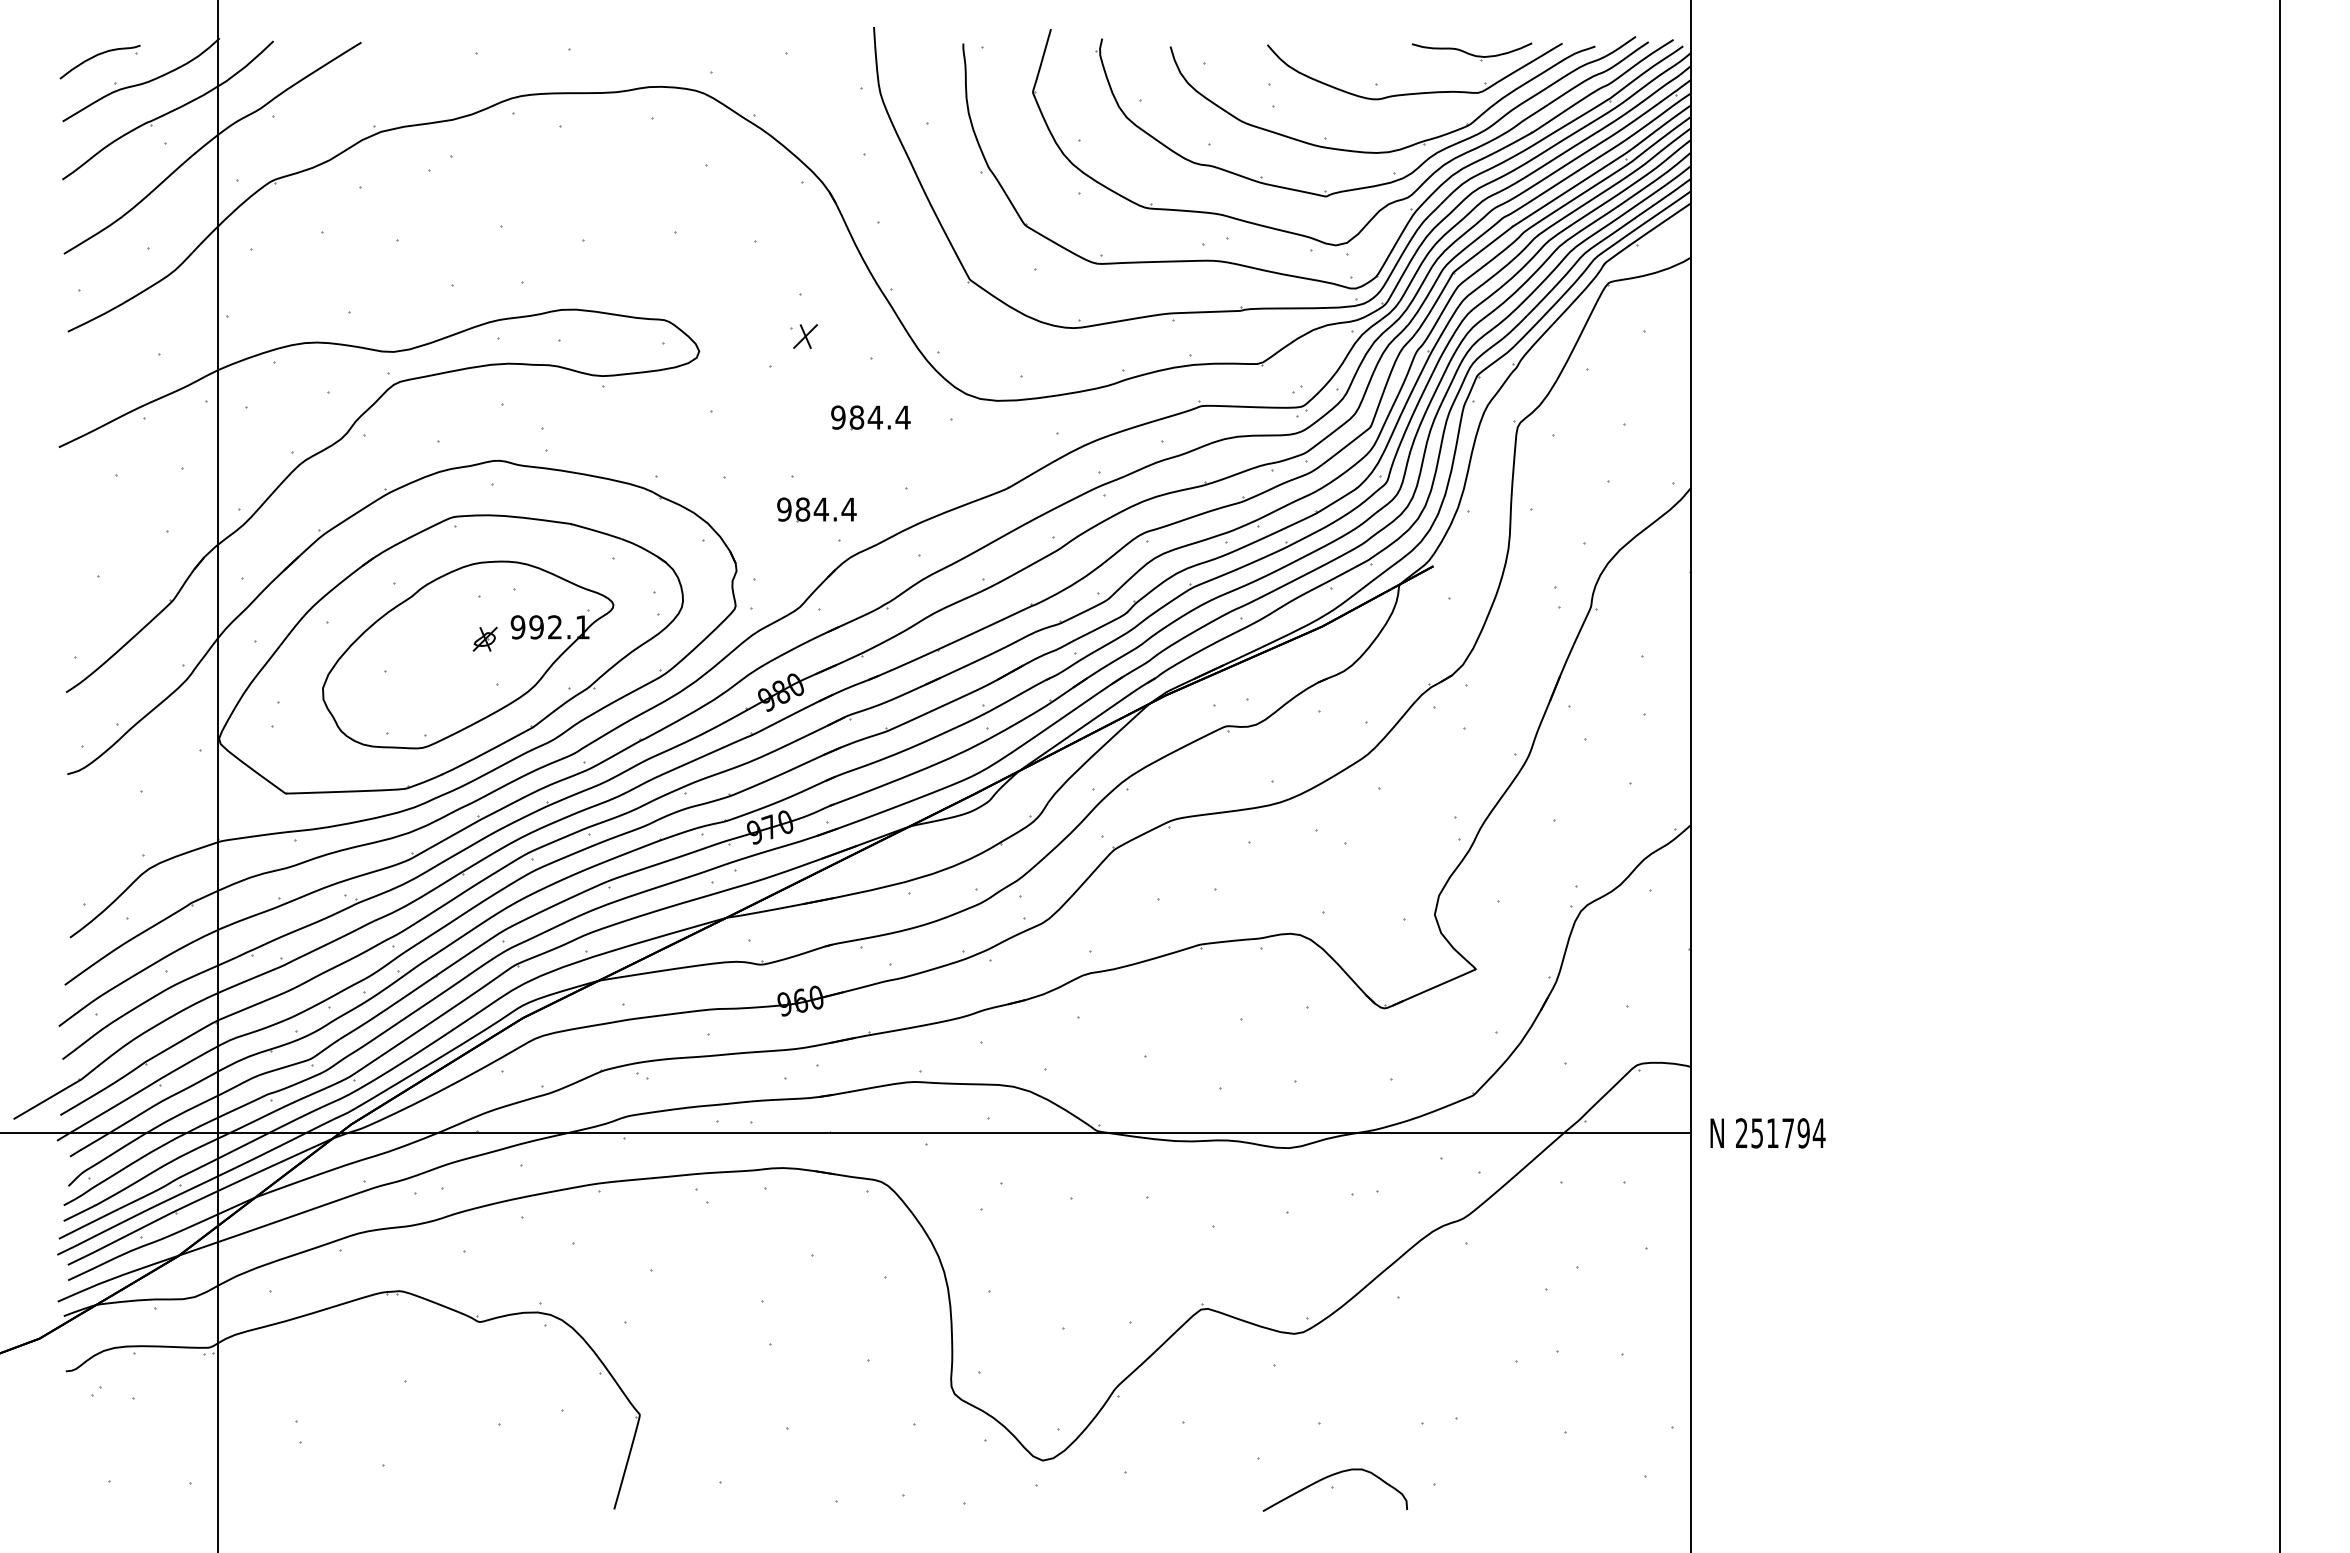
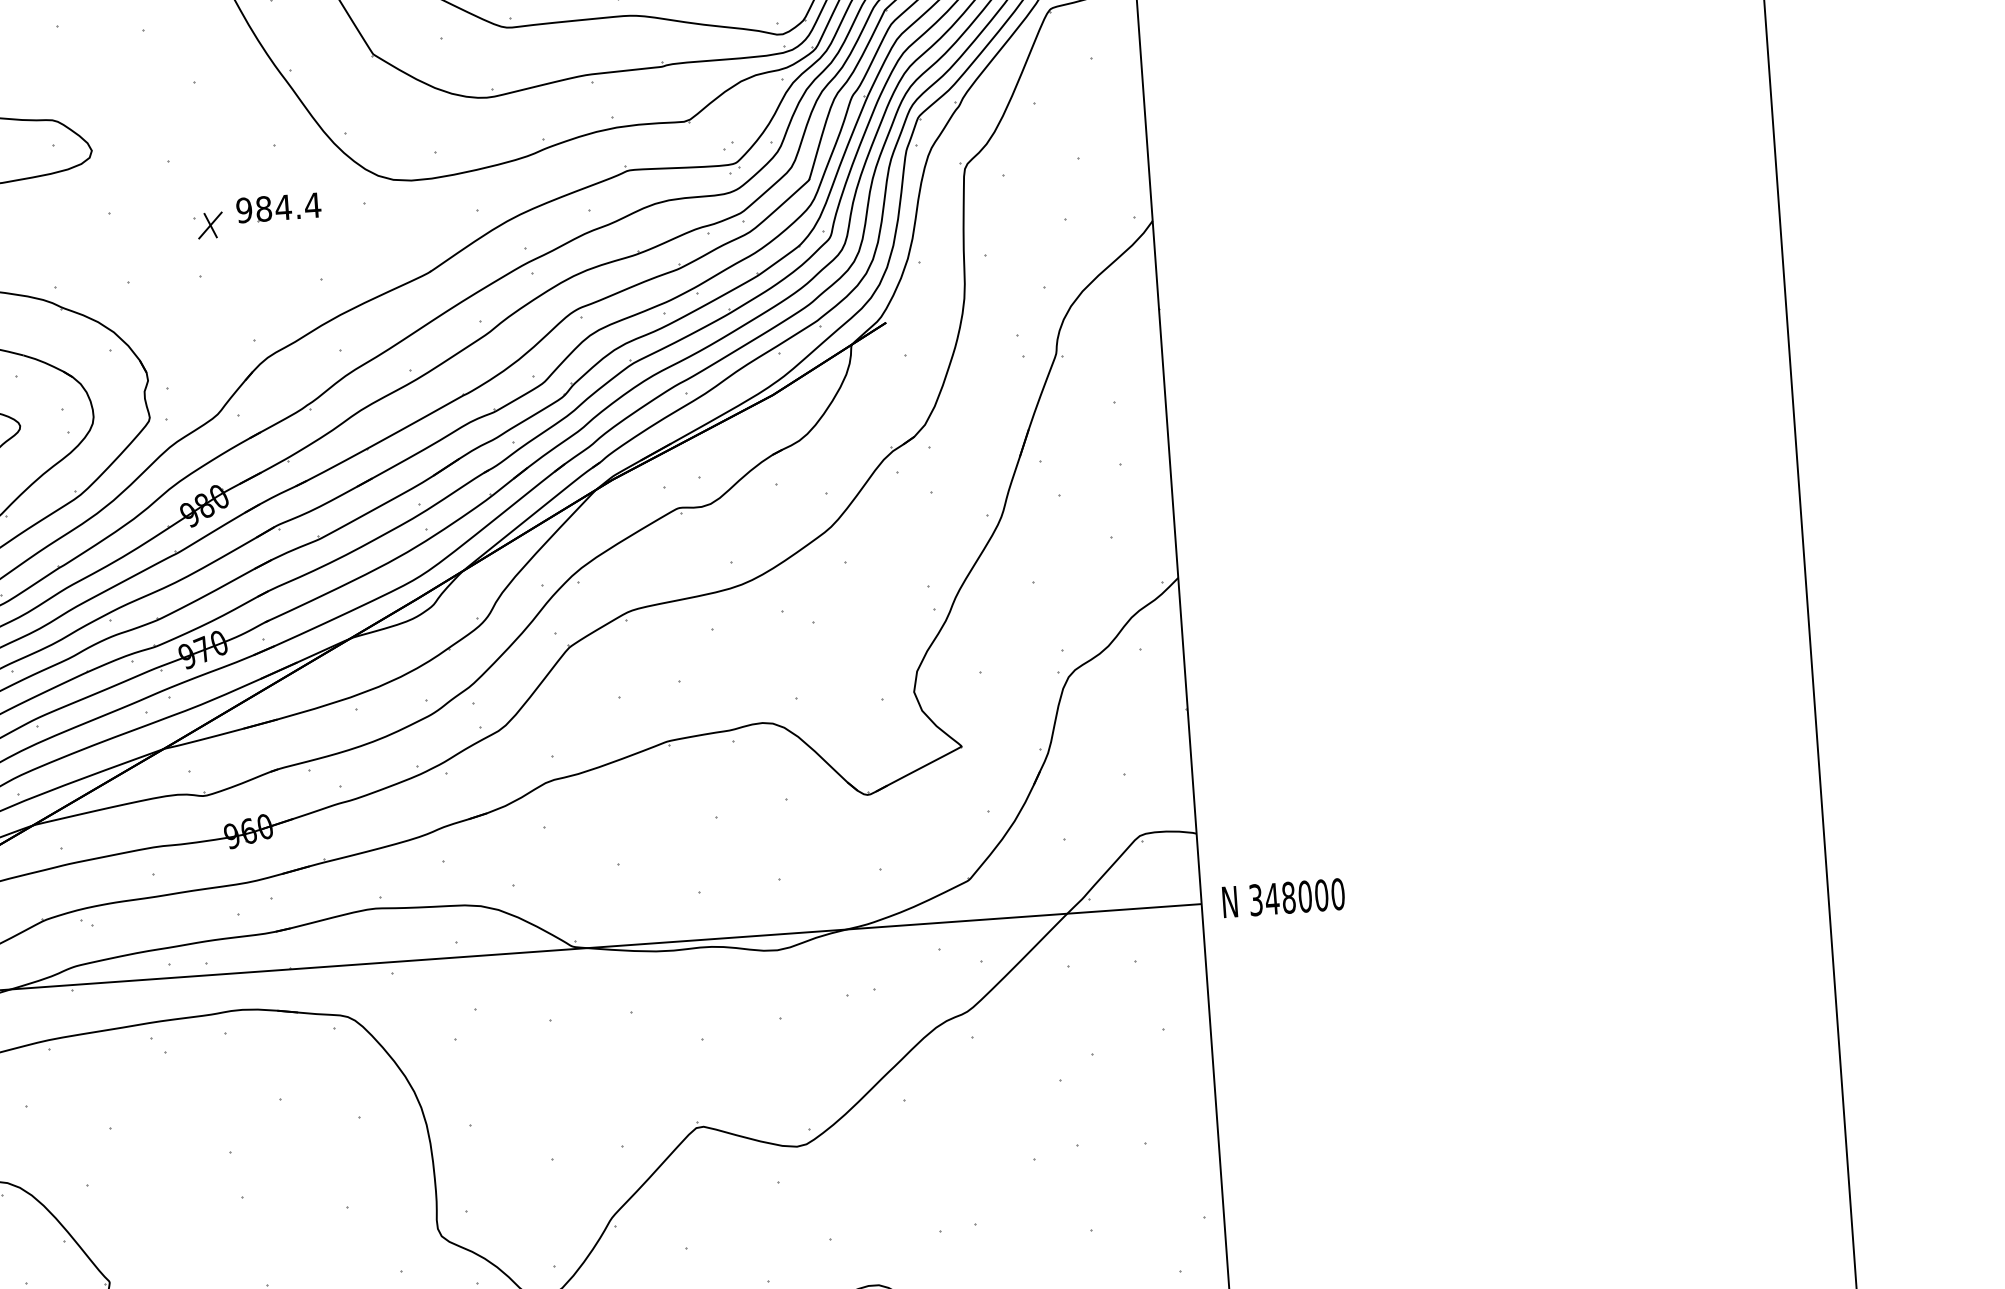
part: (803, 336) -> (208, 225), moved
part: (816, 509) -> (228, 309), removed
text: (1780, 1133) -> (1297, 897), 251794 -> 348000

